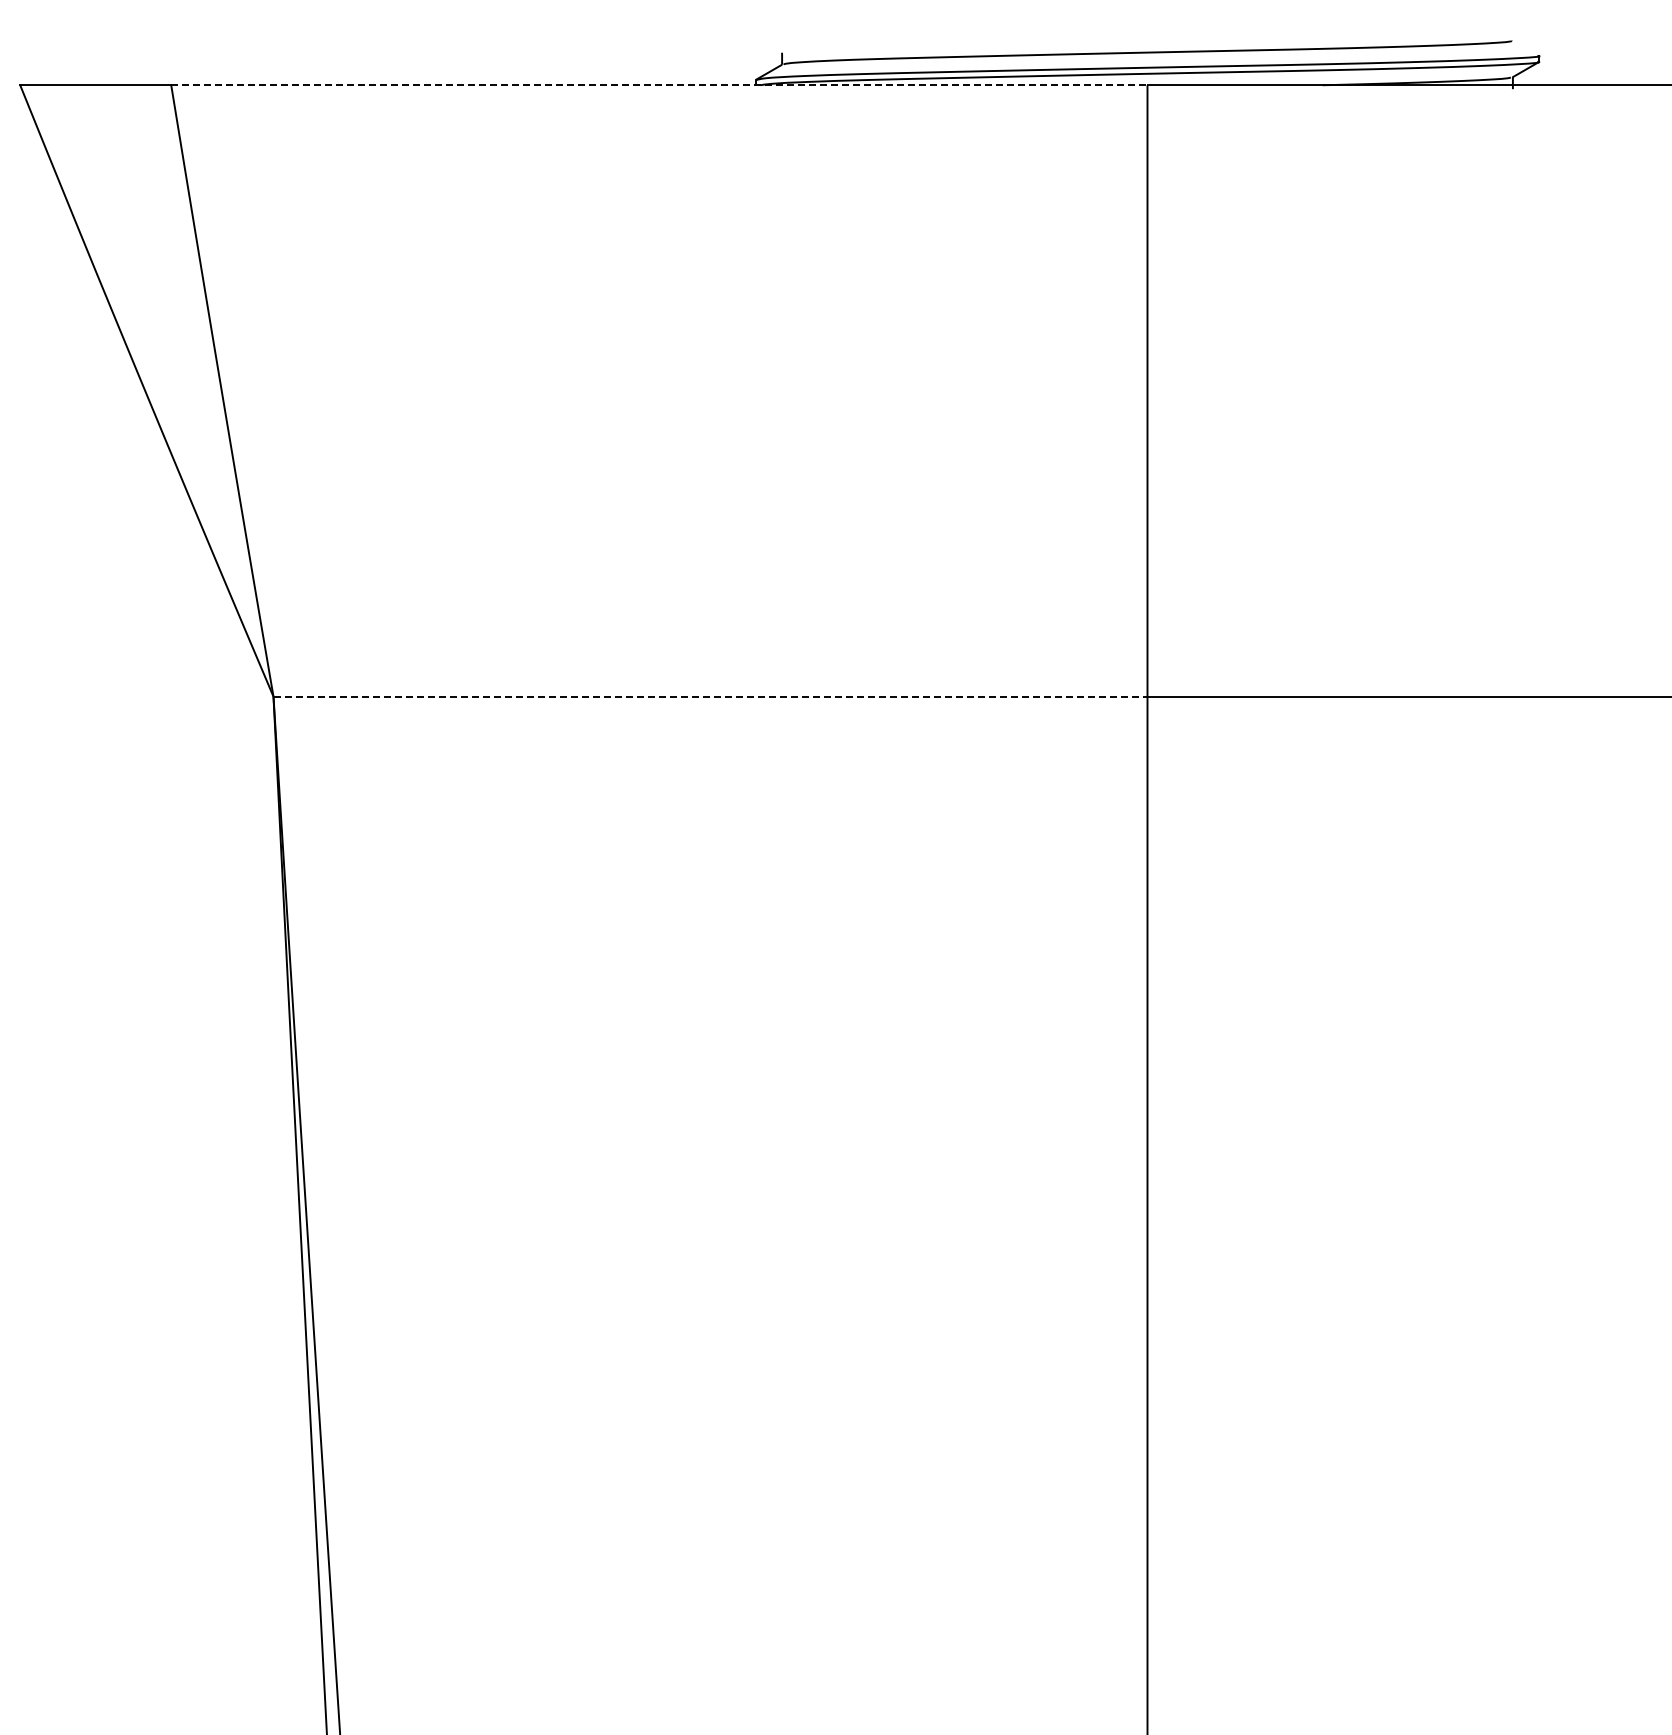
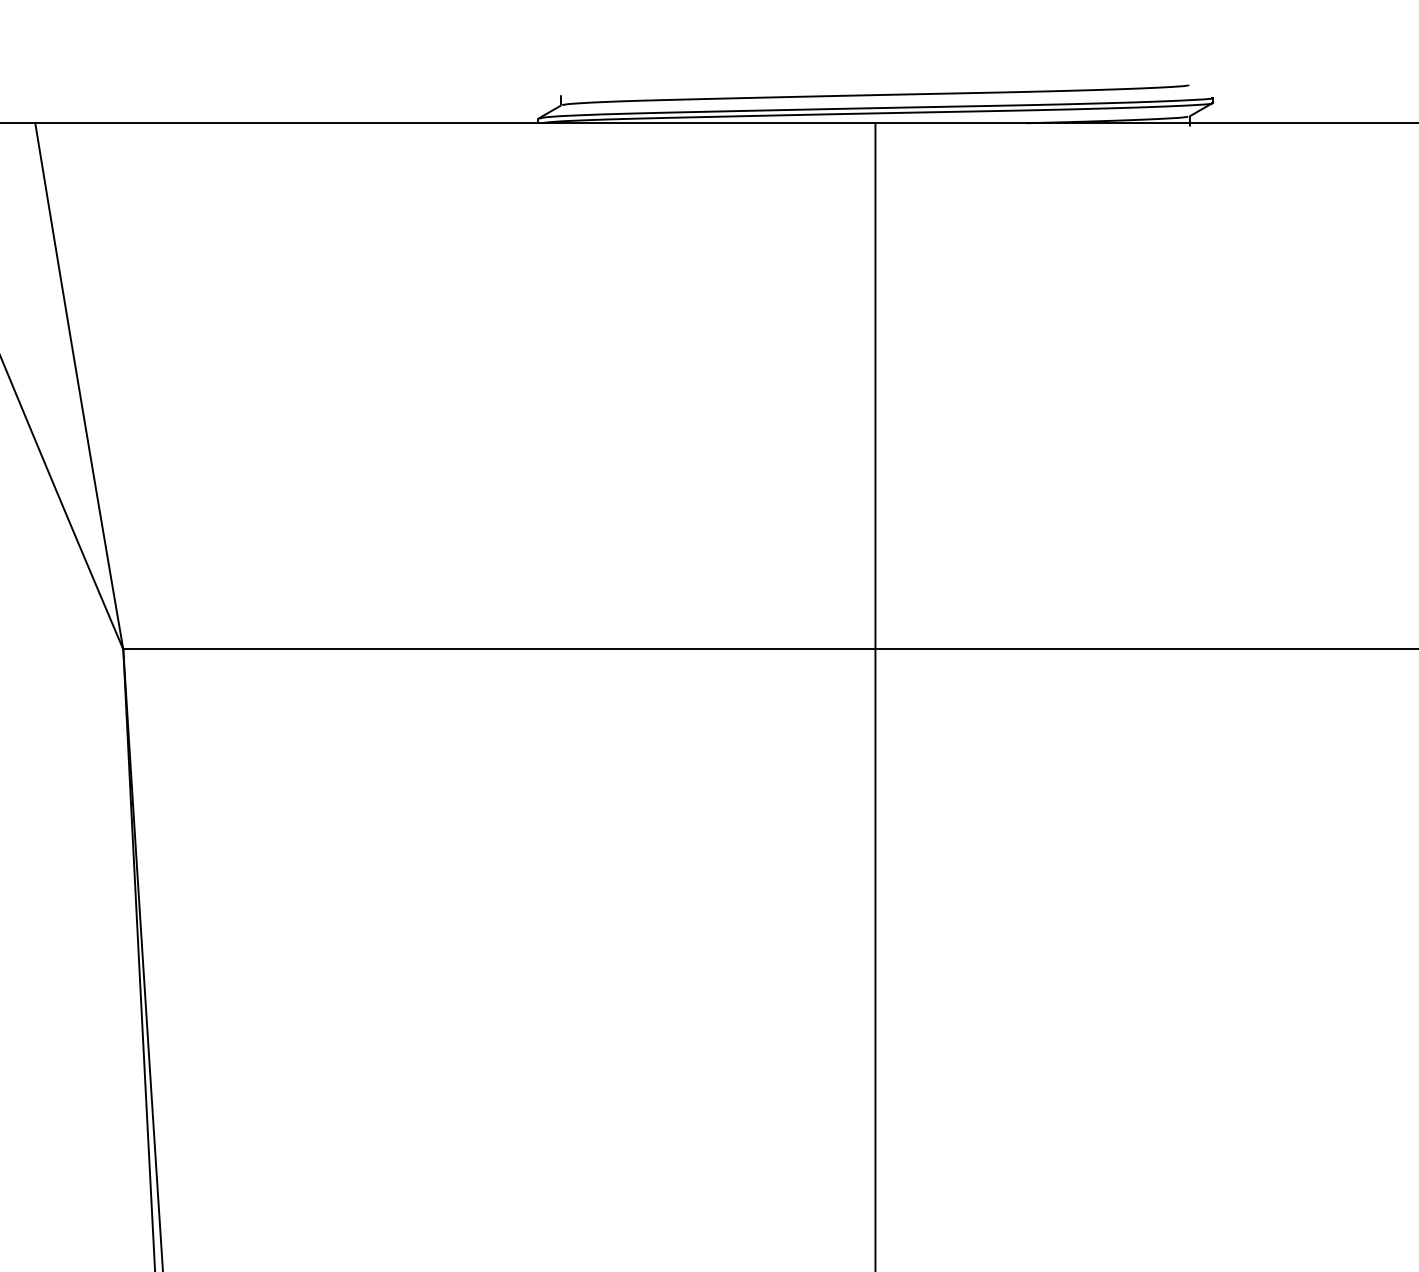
line: (659, 85) -> (455, 123), dashed -> solid
line: (710, 696) -> (499, 649), dashed -> solid

